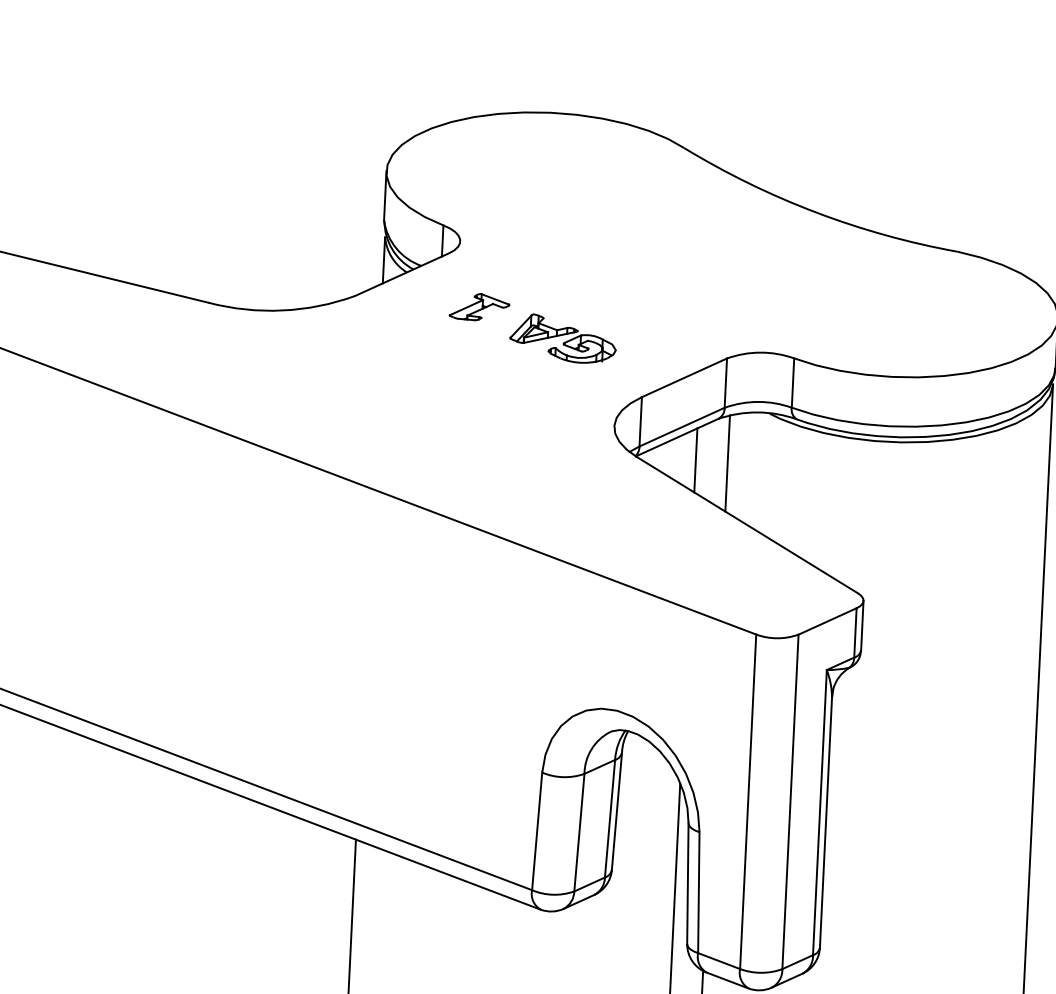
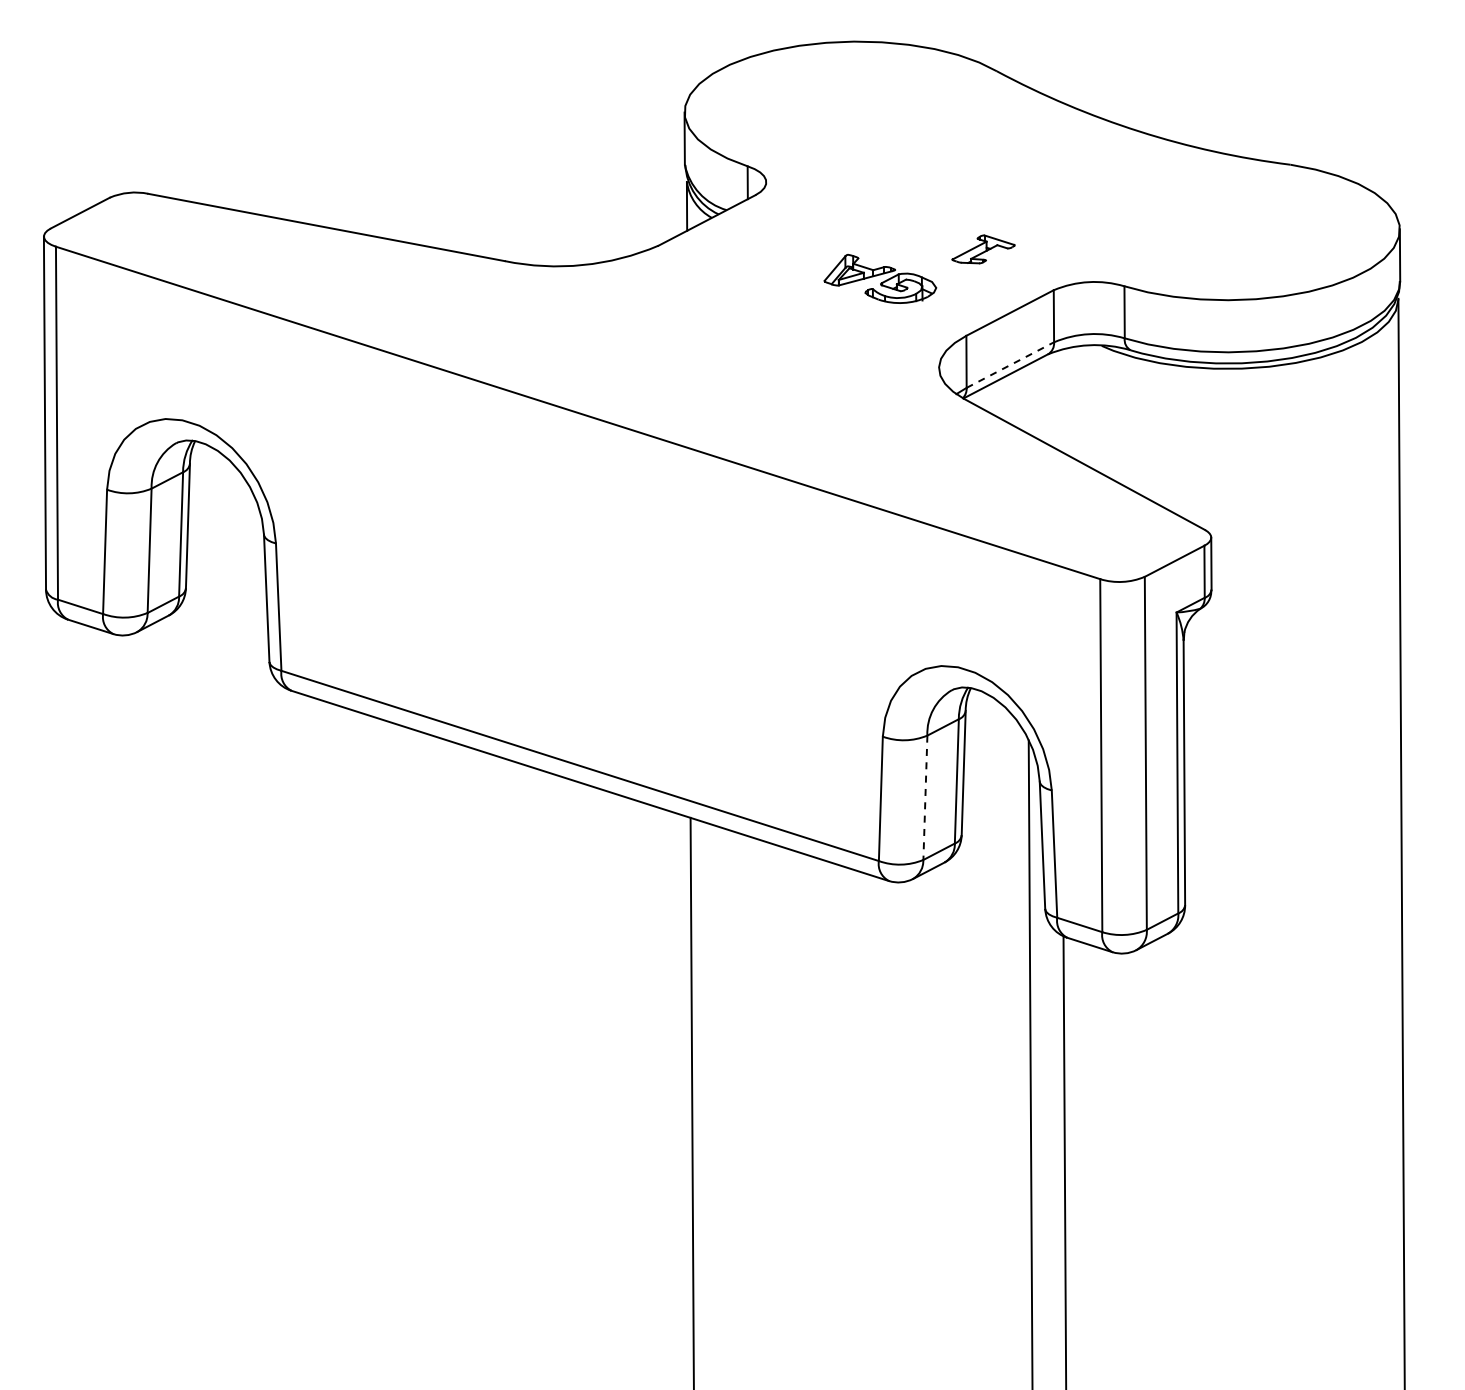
part: (479, 307) -> (983, 249), moved
line: (682, 426) -> (1010, 364), solid -> dashed
line: (695, 460) -> (1026, 399), removed
line: (727, 463) -> (1060, 400), removed
line: (579, 833) -> (925, 798), solid -> dashed

